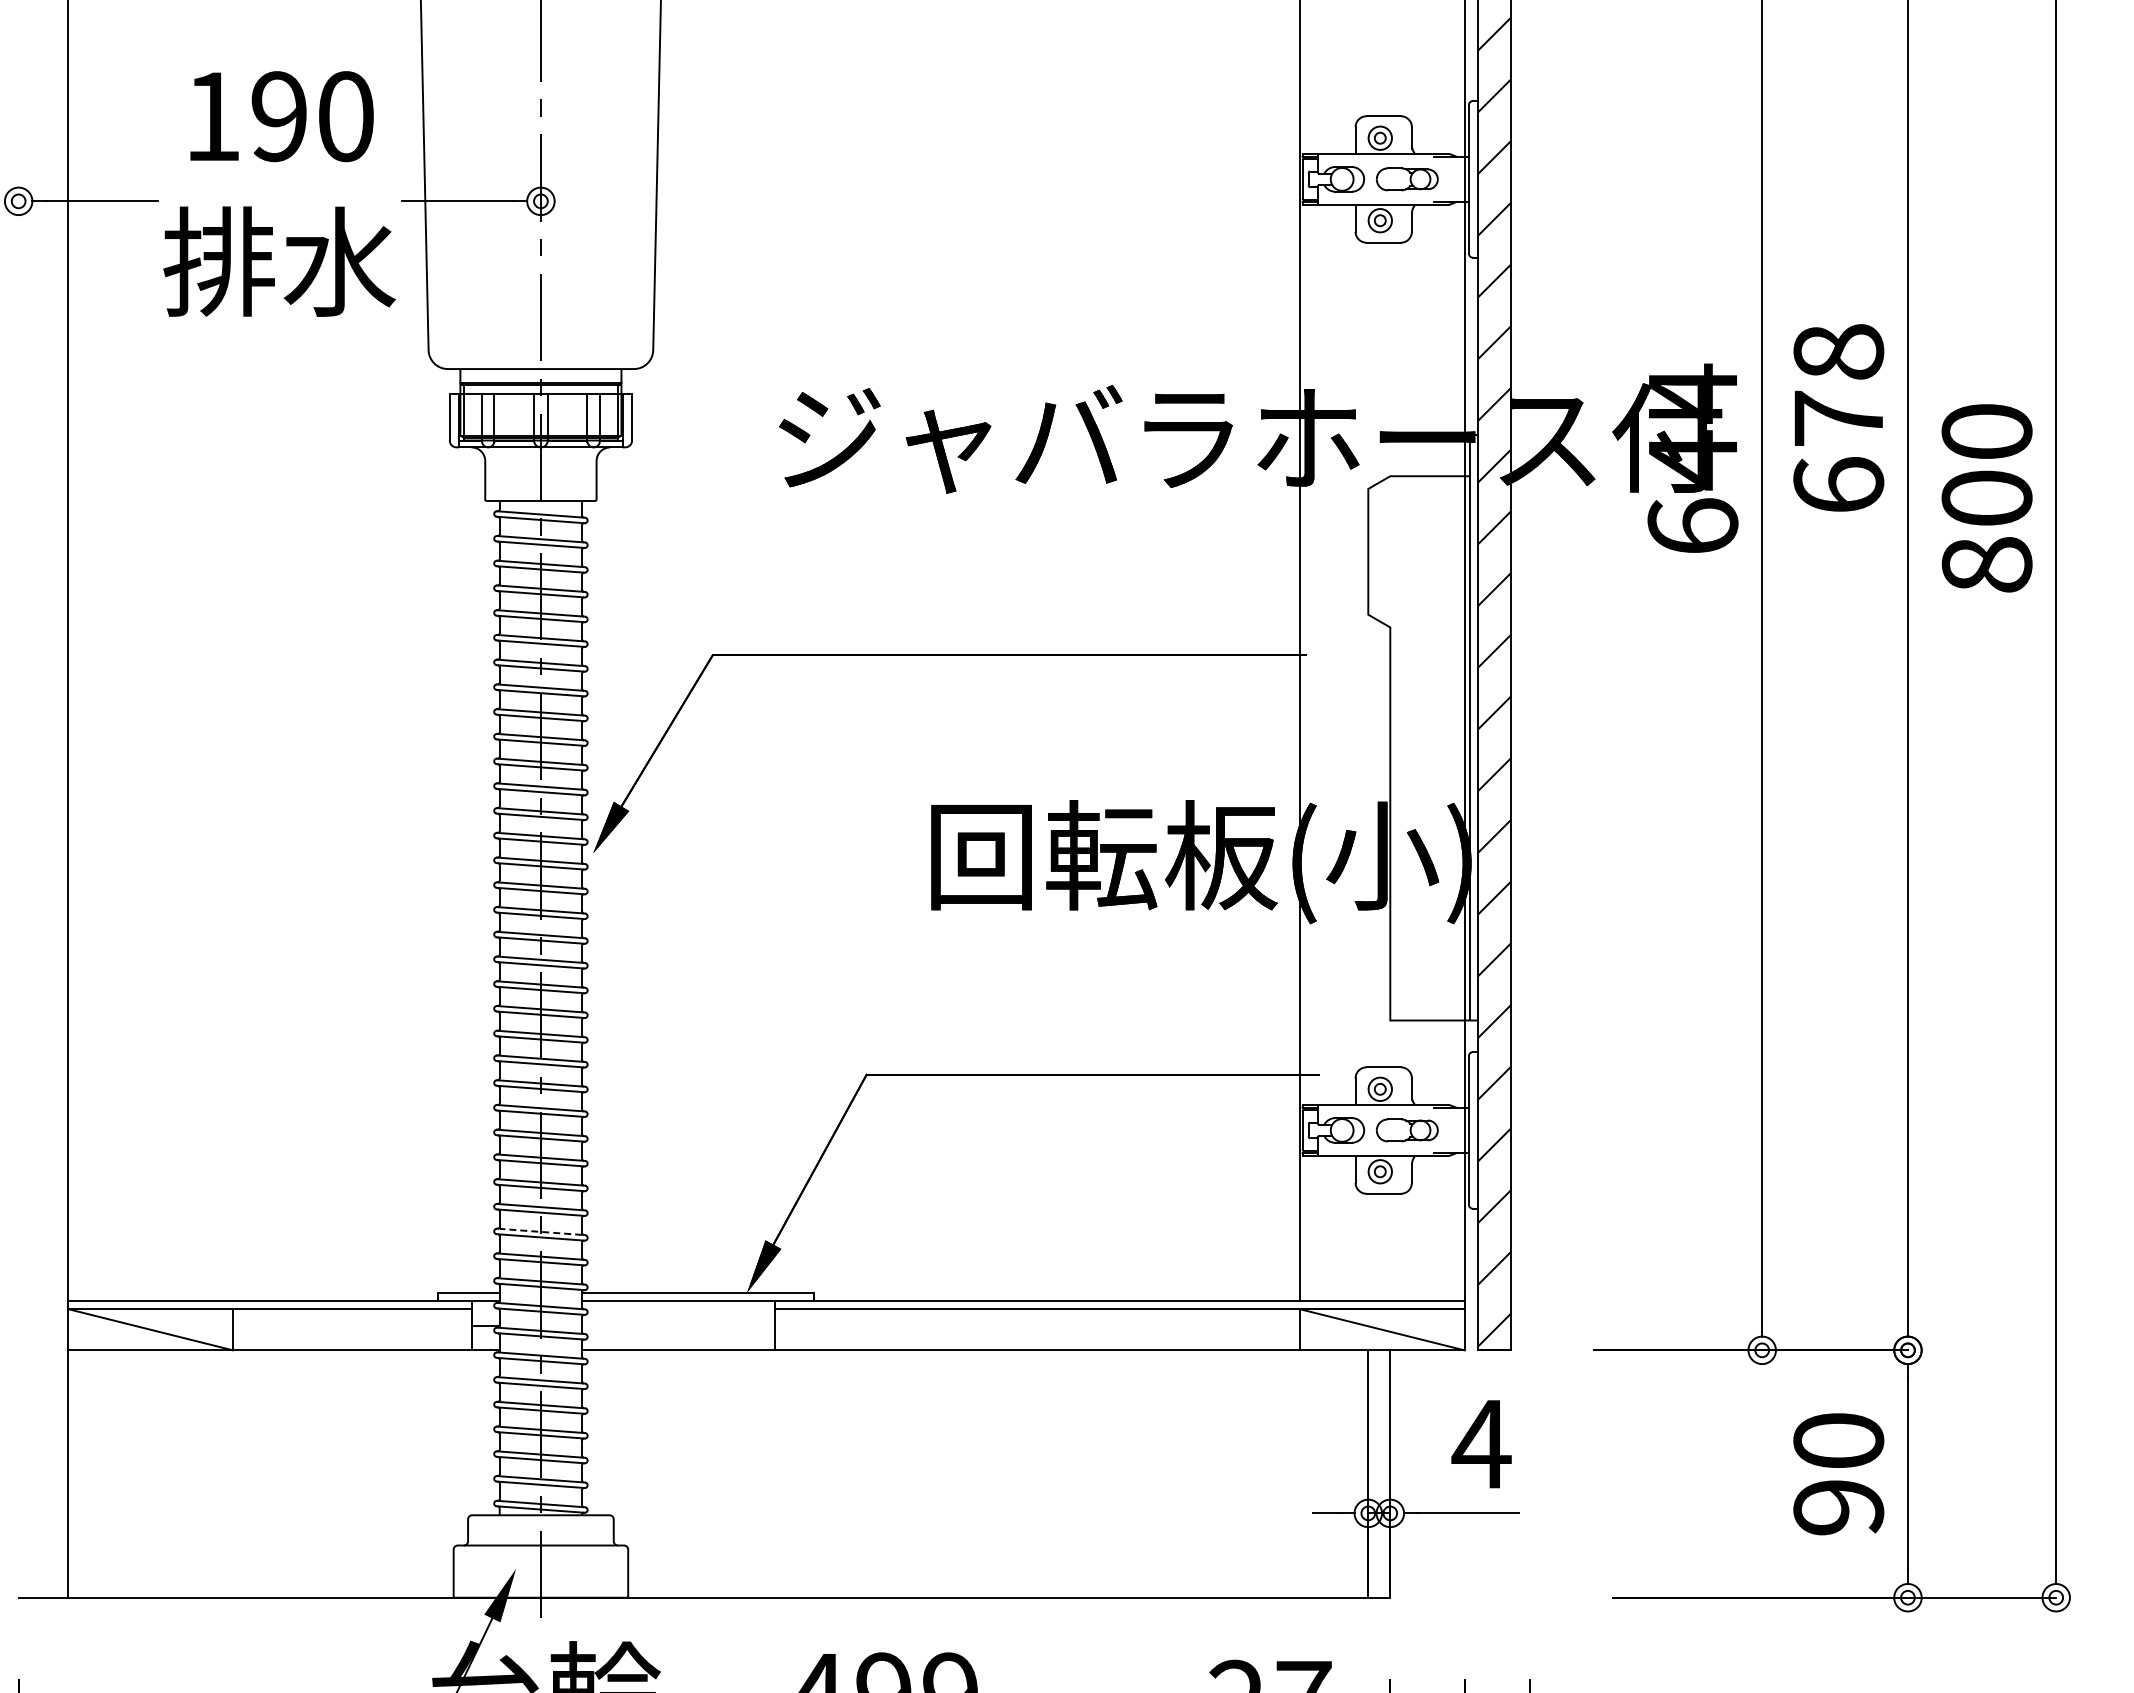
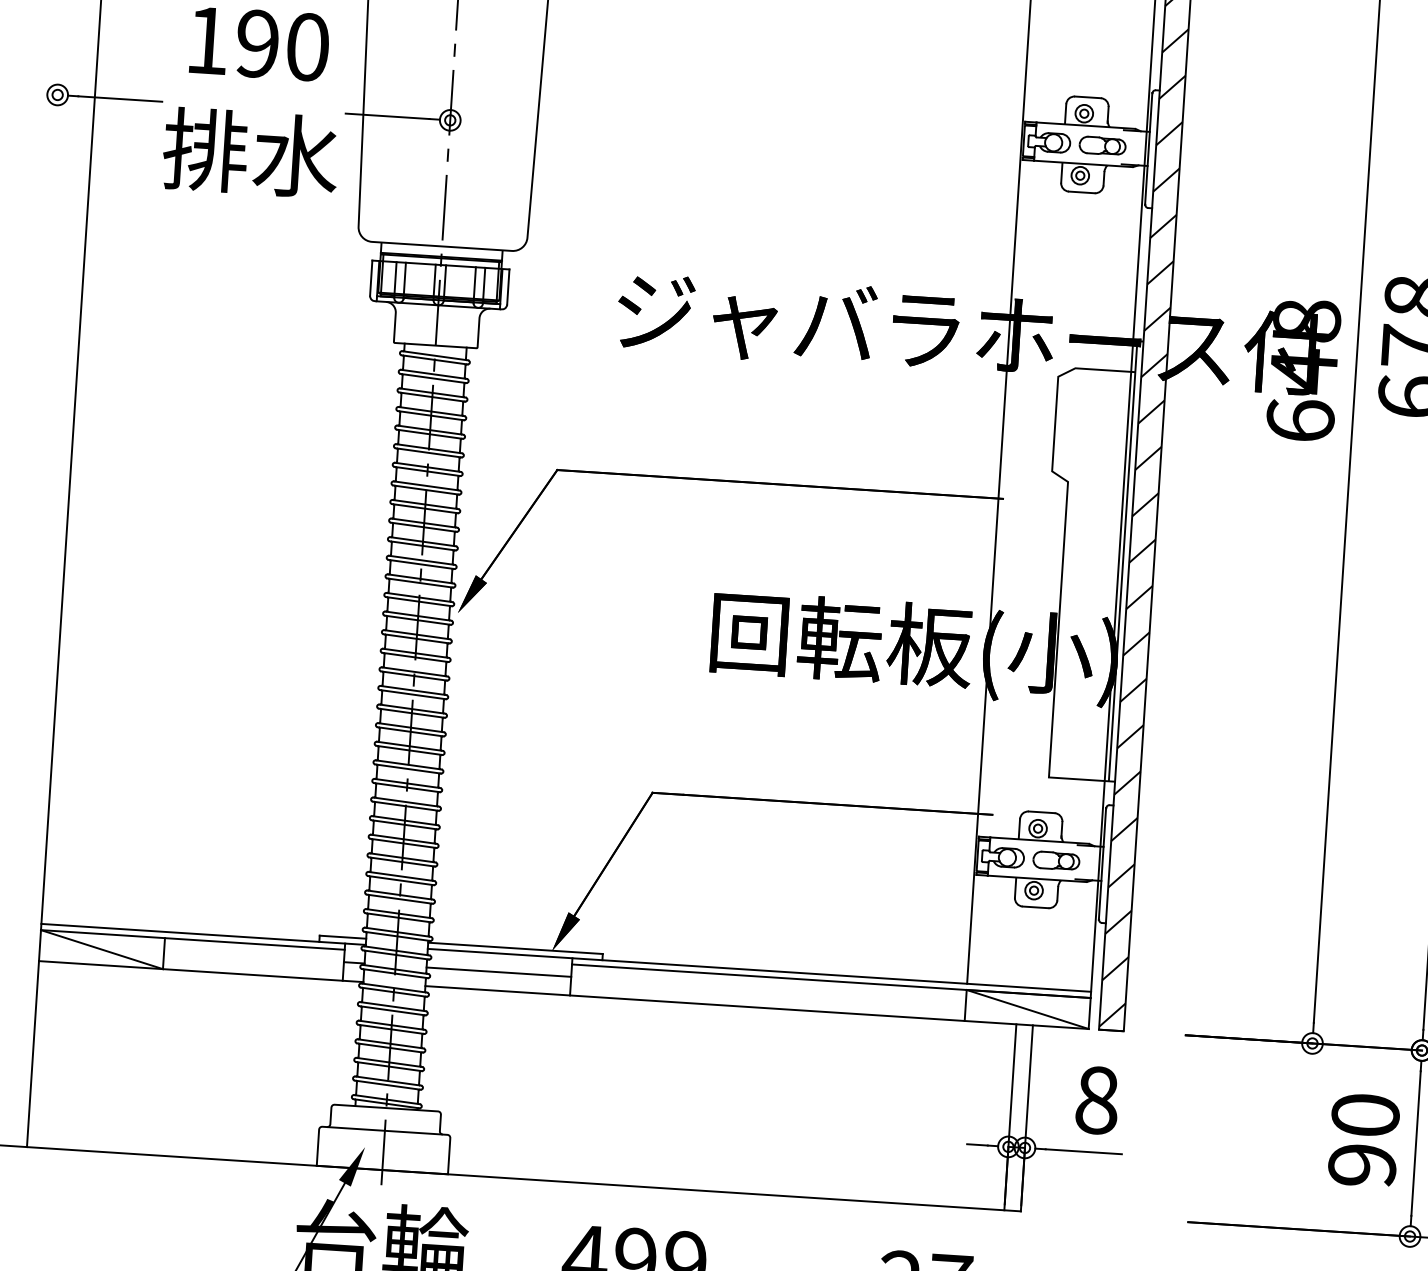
text: (1693, 393) -> (1307, 320), 644 -> 648
line: (540, 1231) -> (399, 894), dashed -> solid
line: (678, 1325) -> (499, 972), added
text: (1481, 1444) -> (1096, 1100), 4 -> 8

